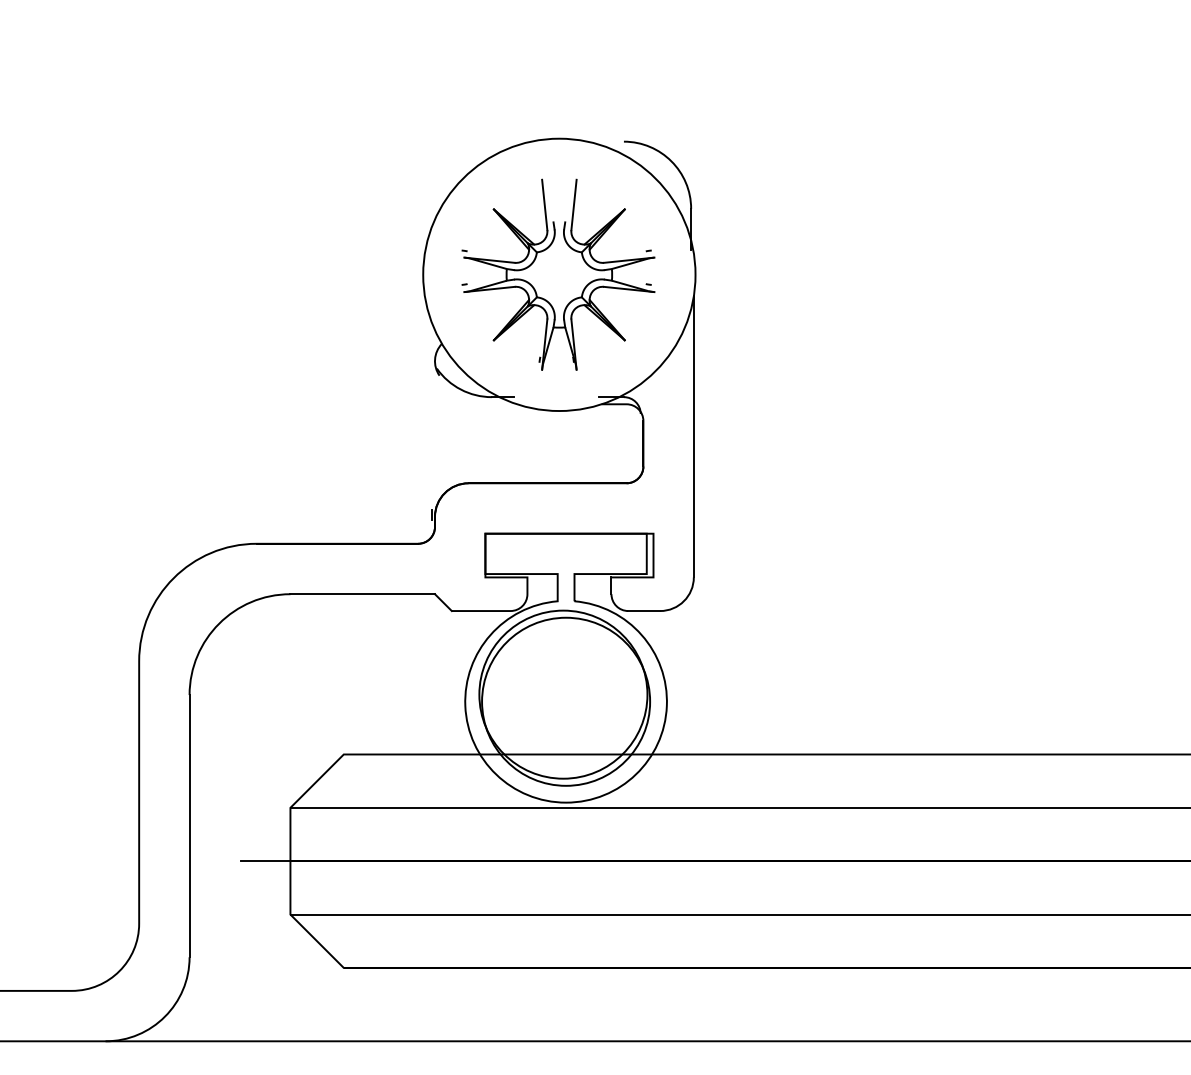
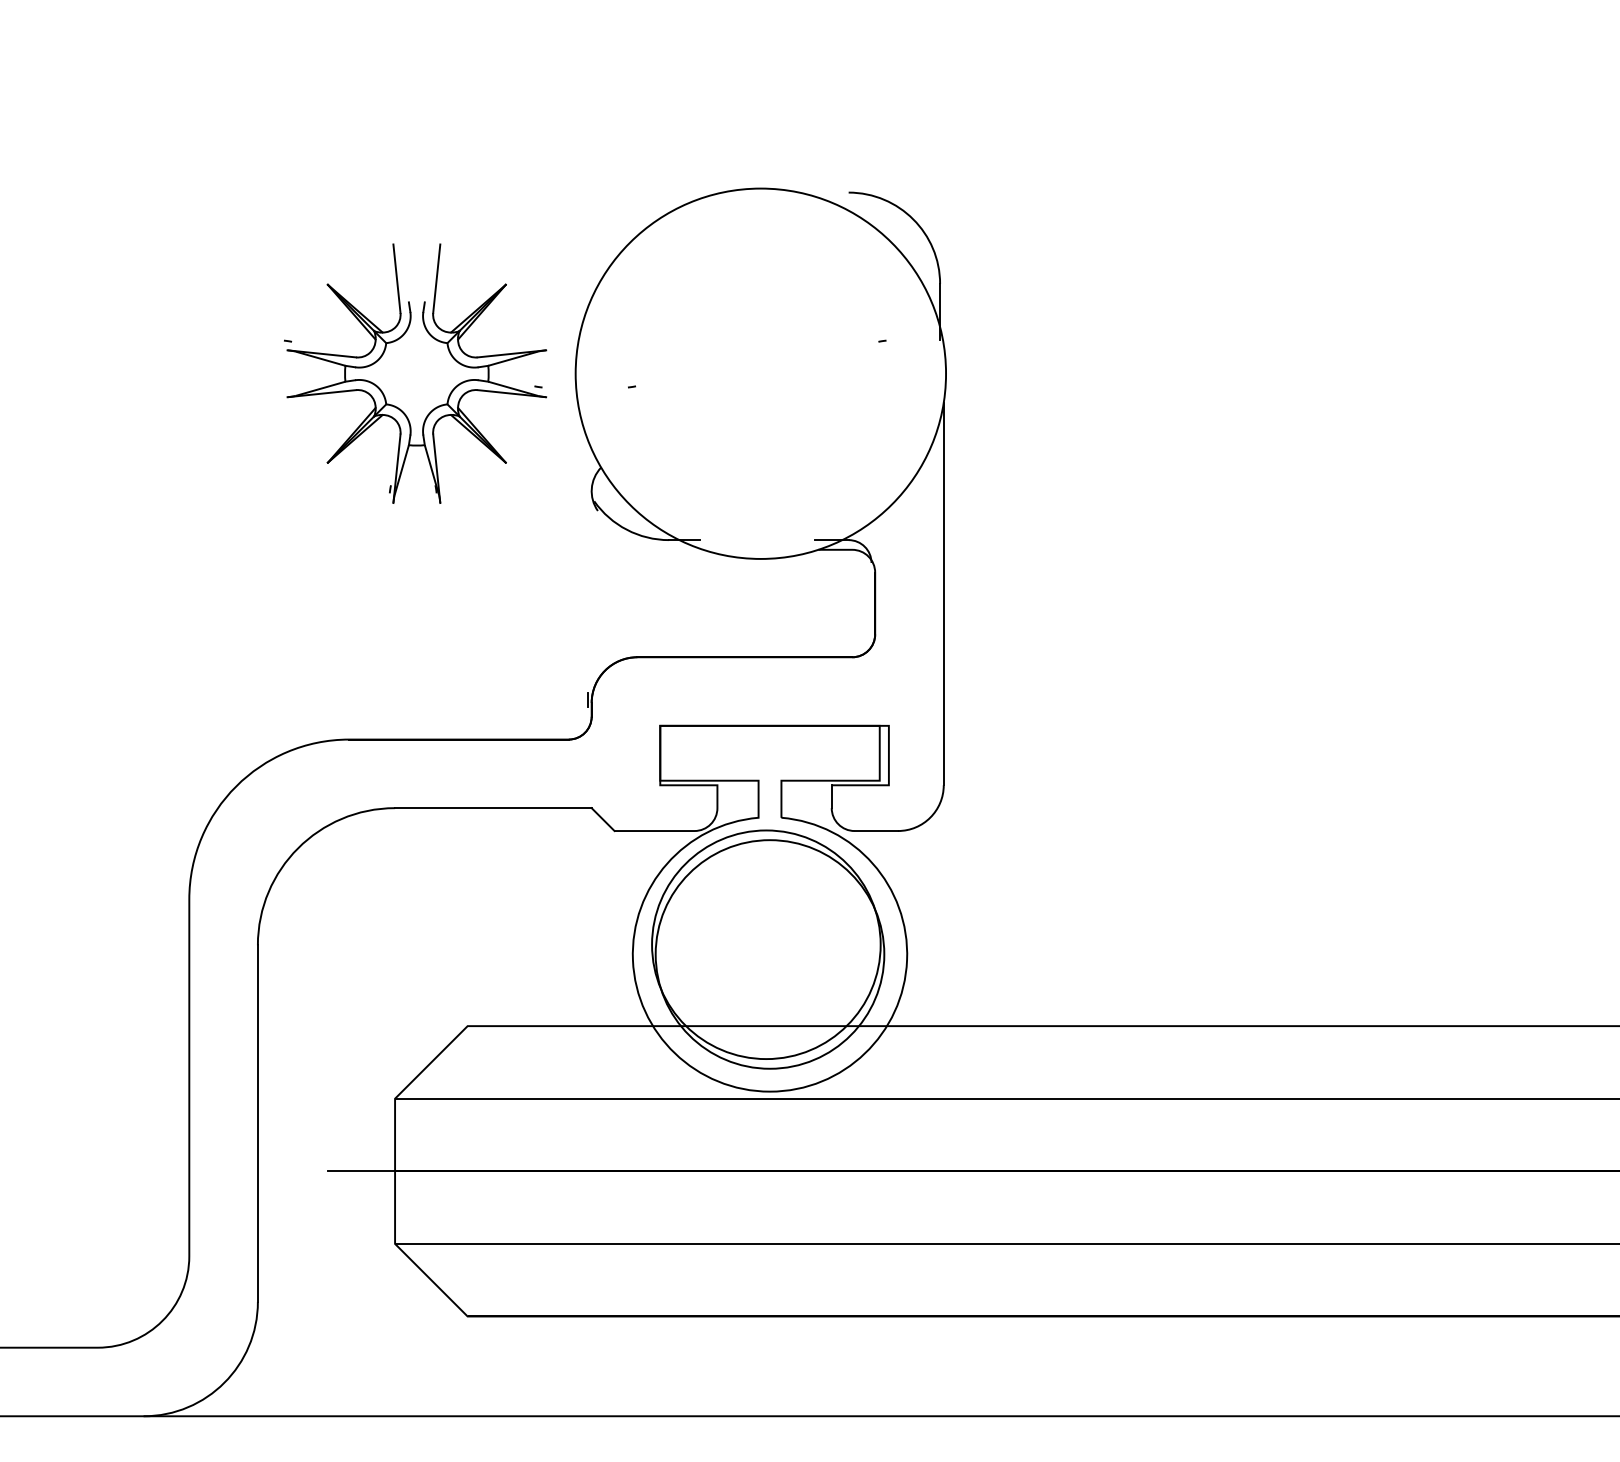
part: (534, 261) -> (383, 355), moved

